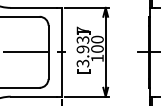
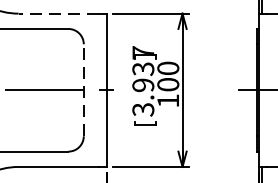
line: (33, 7) -> (57, 12), solid -> dashed
line: (48, 52) -> (83, 90), solid -> dashed

